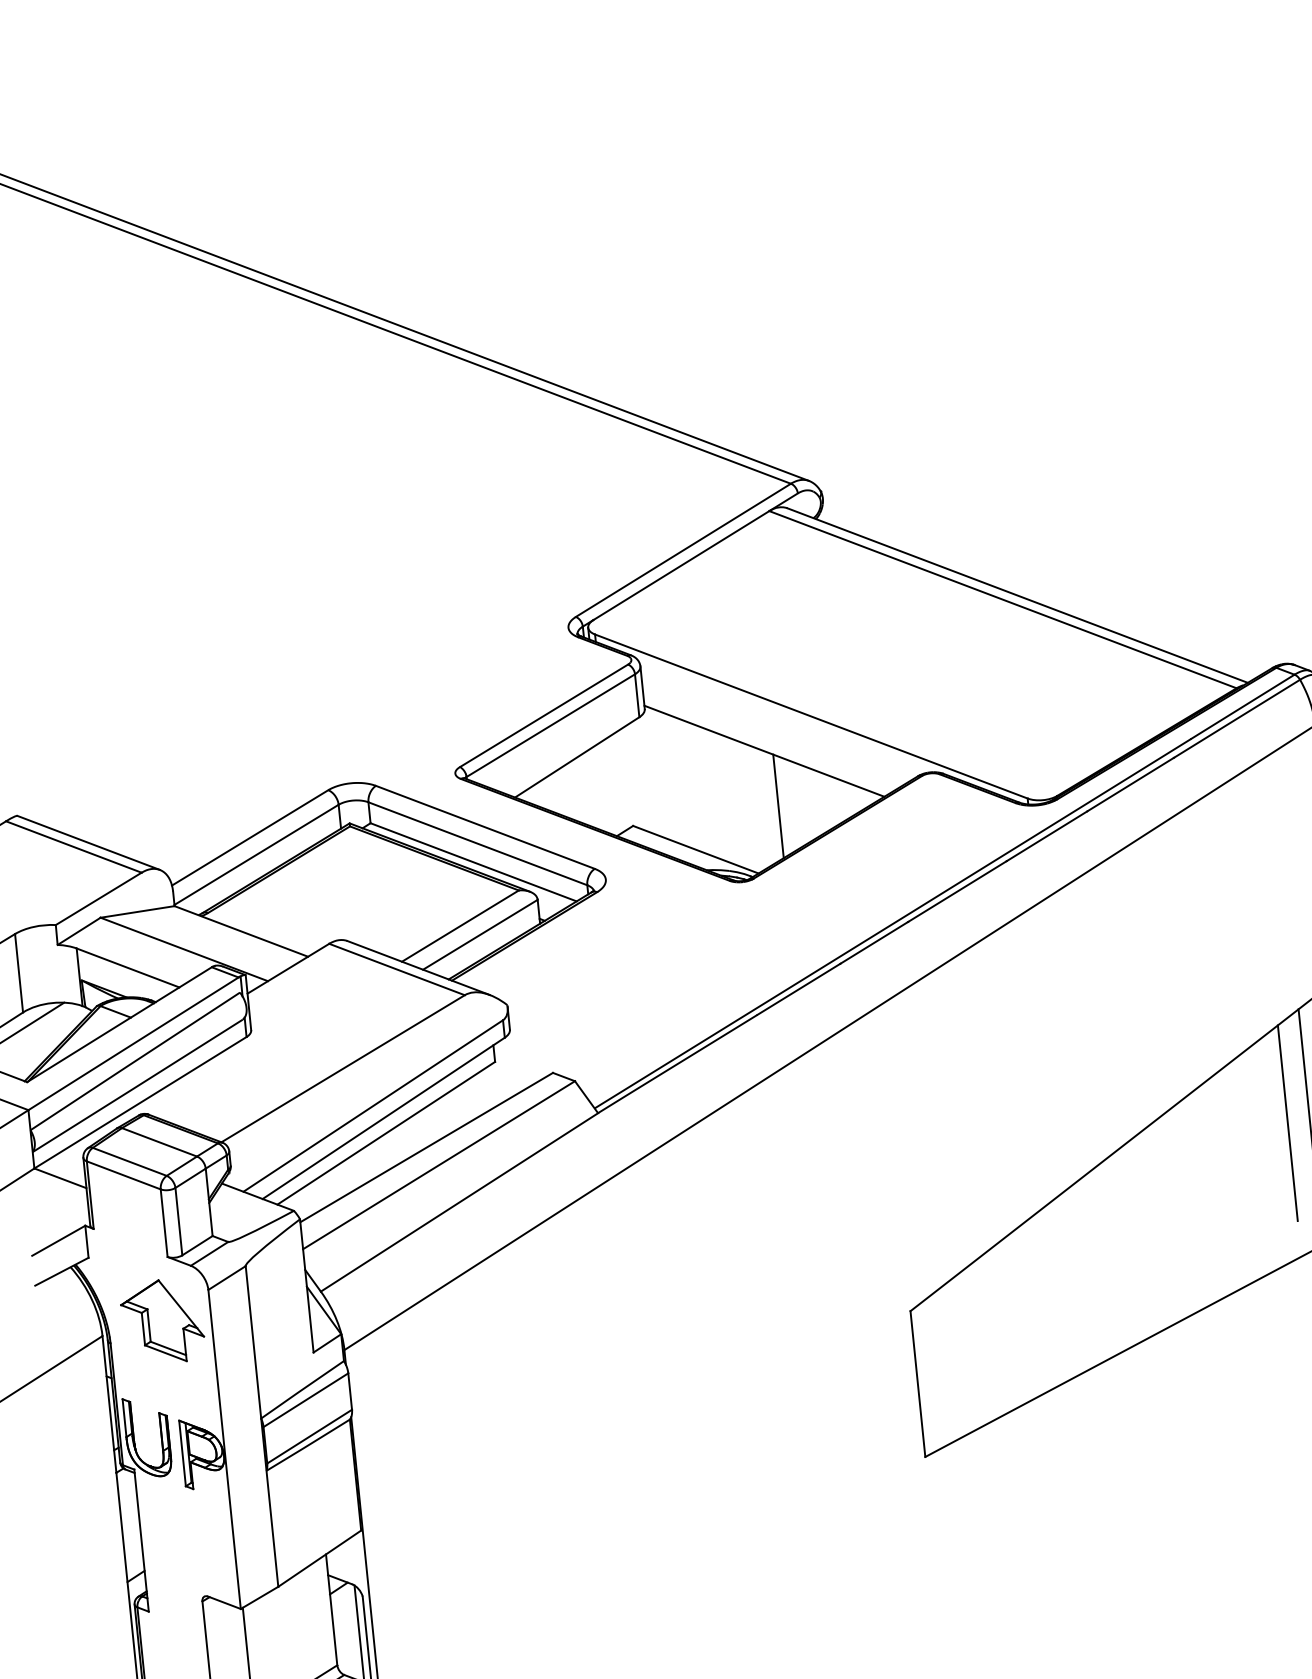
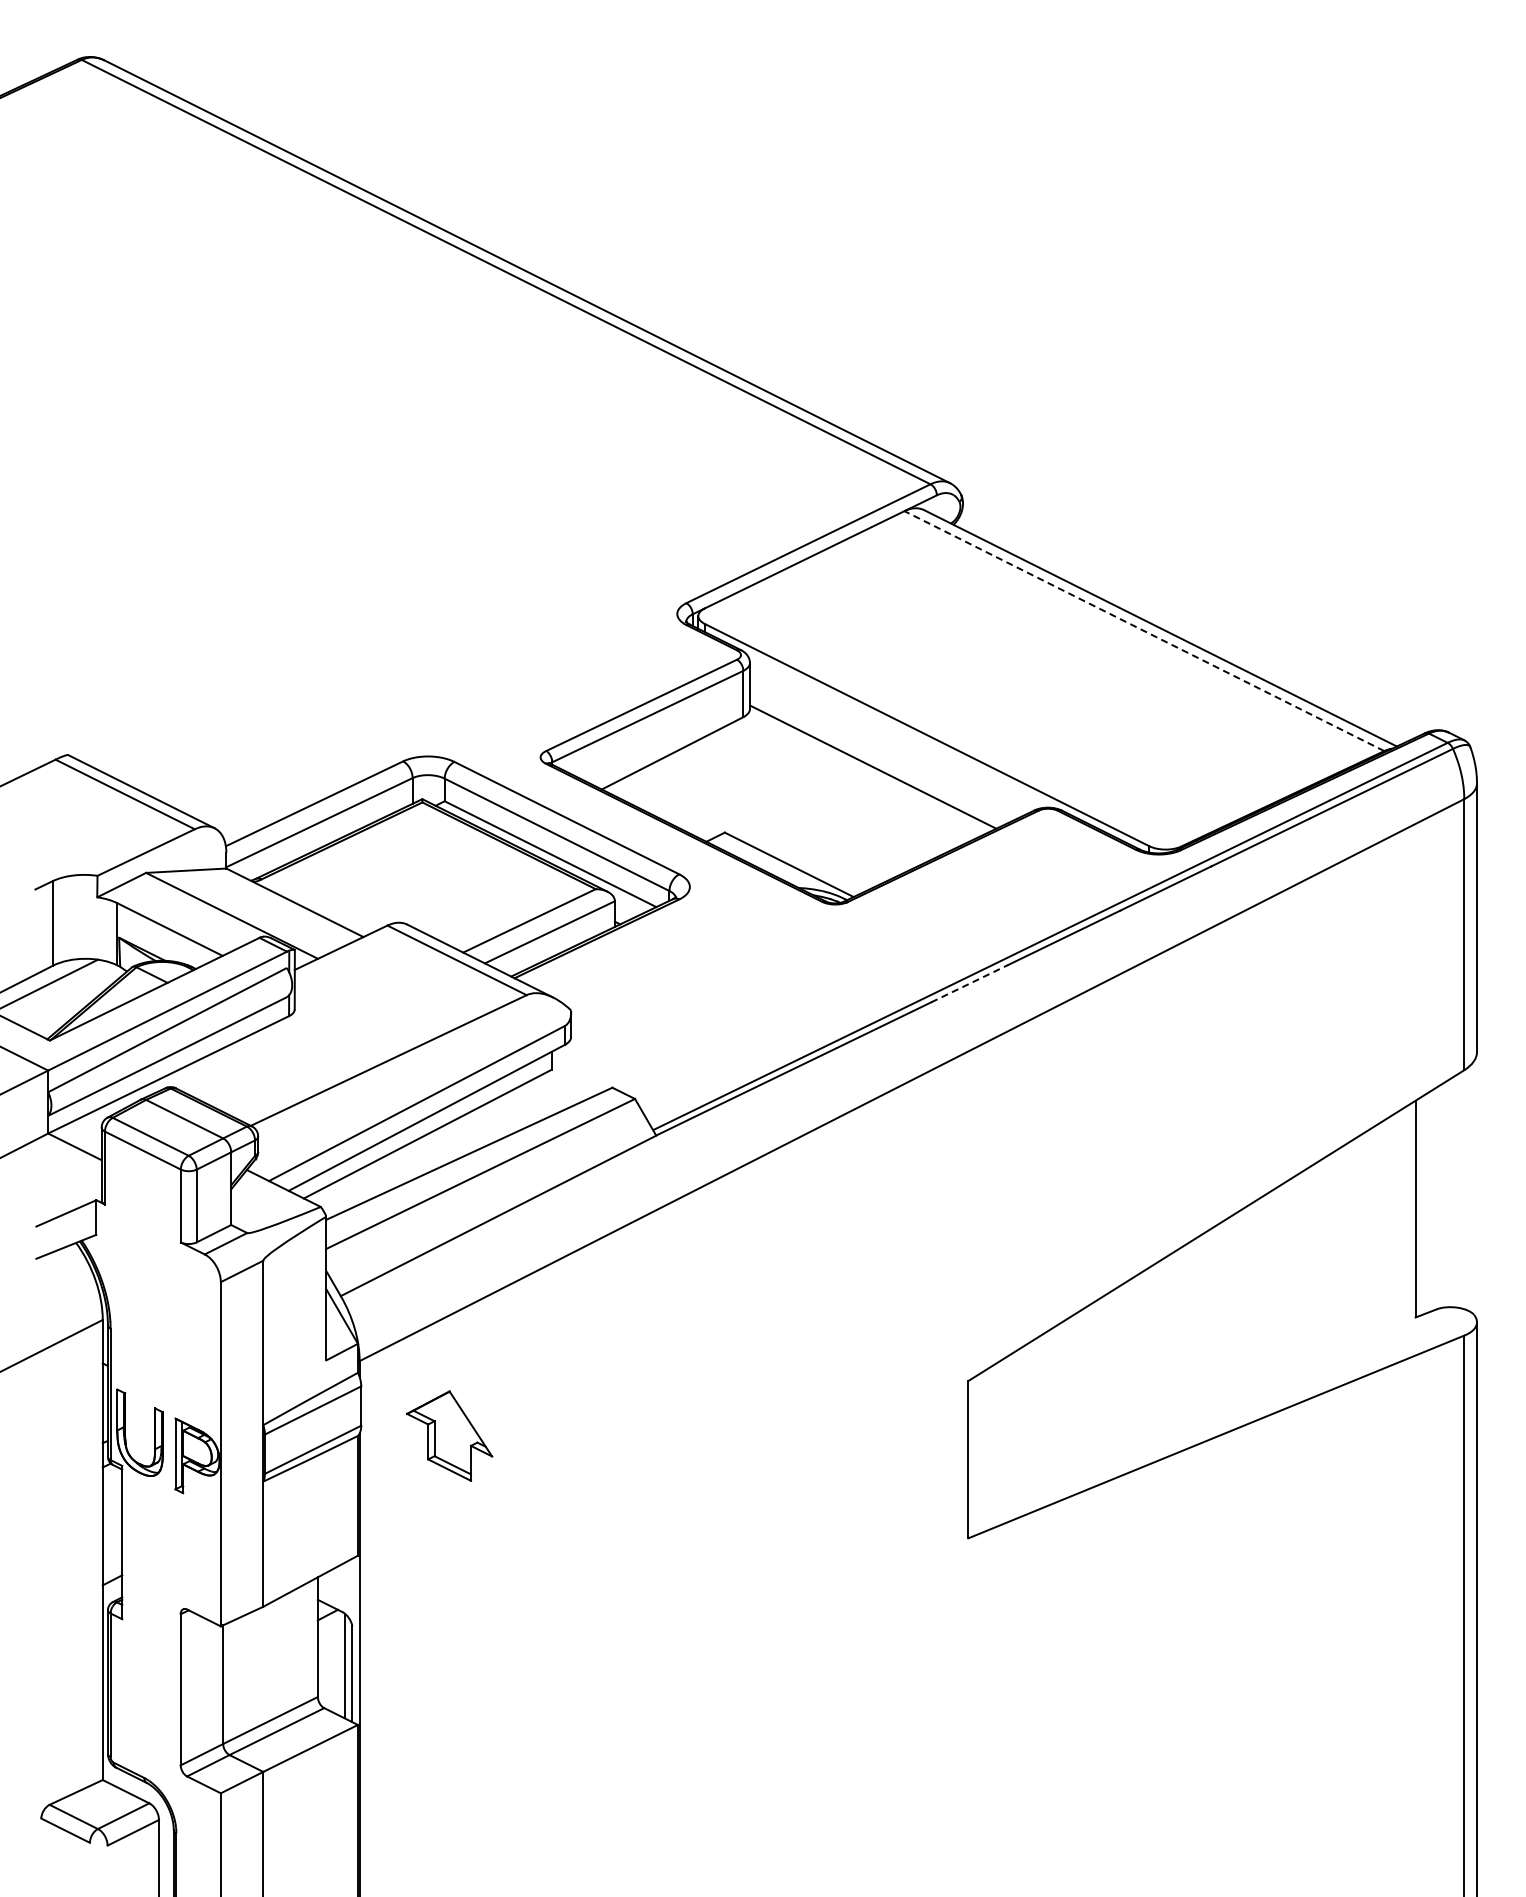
line: (1002, 599) -> (1143, 630), solid -> dashed
line: (778, 806) -> (882, 827), removed
line: (874, 942) -> (969, 983), solid -> dashed
line: (1287, 1122) -> (1391, 1220), removed
part: (162, 1321) -> (449, 1435), moved

